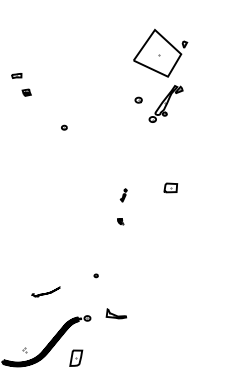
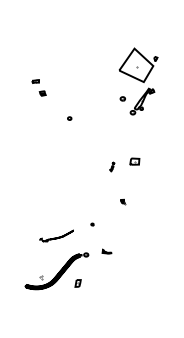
part: (170, 187) -> (134, 161), moved
part: (121, 221) -> (123, 201), moved
part: (45, 291) -> (56, 235), size x1.67
part: (115, 313) -> (106, 251), size x0.62
part: (75, 358) -> (77, 283), size x0.62

